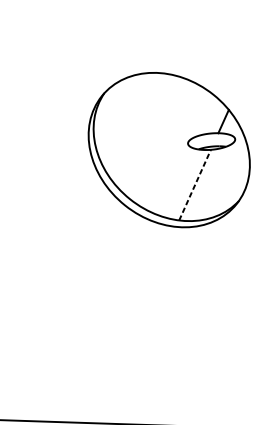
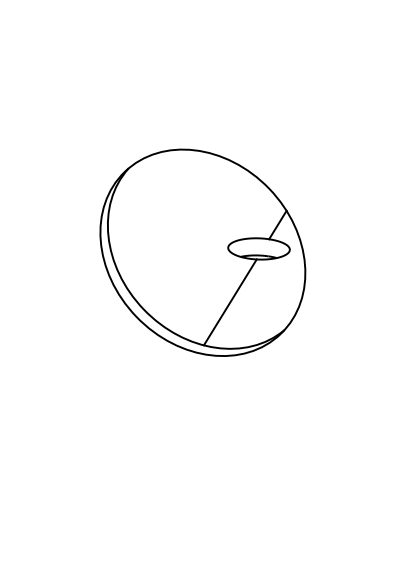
line: (195, 185) -> (230, 302), dashed -> solid

